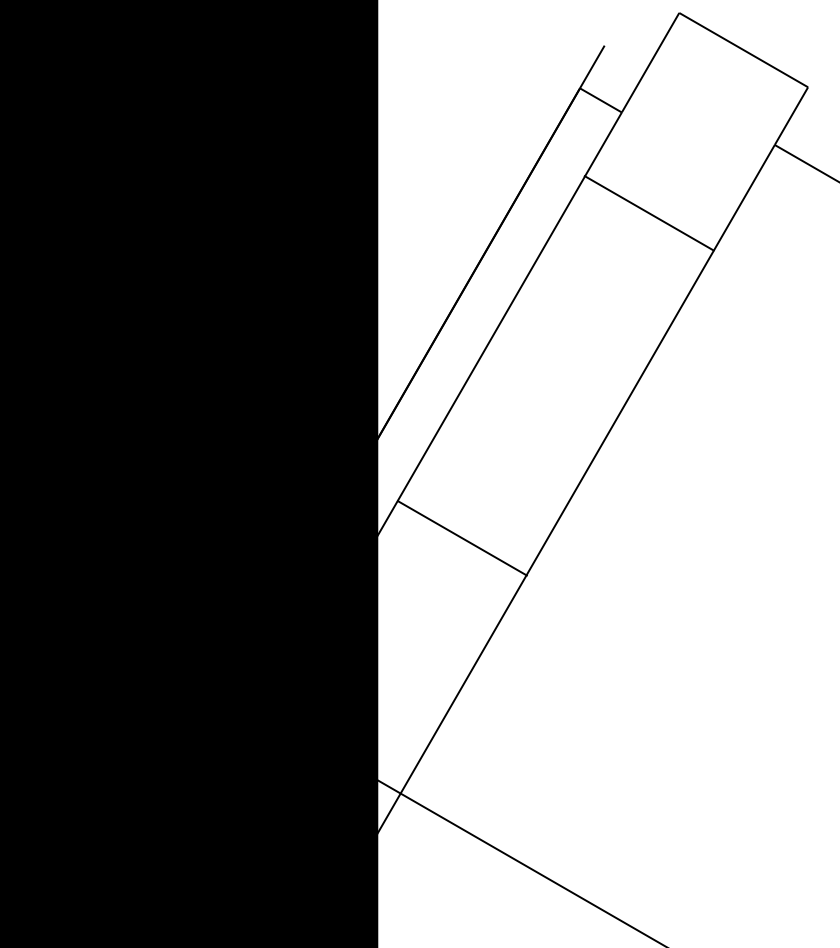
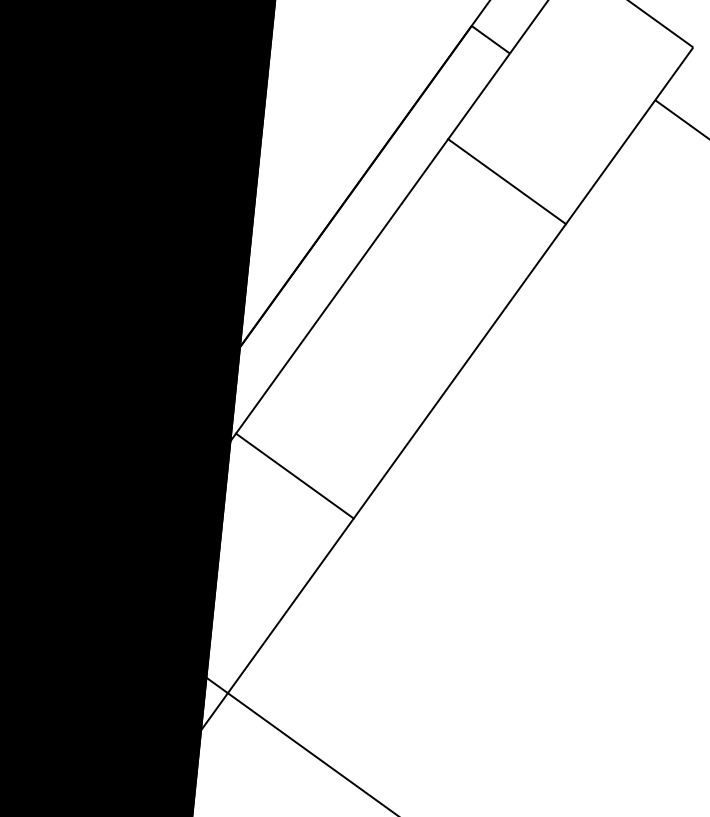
line: (648, 213) -> (506, 181), moved
line: (462, 538) -> (294, 476), moved

